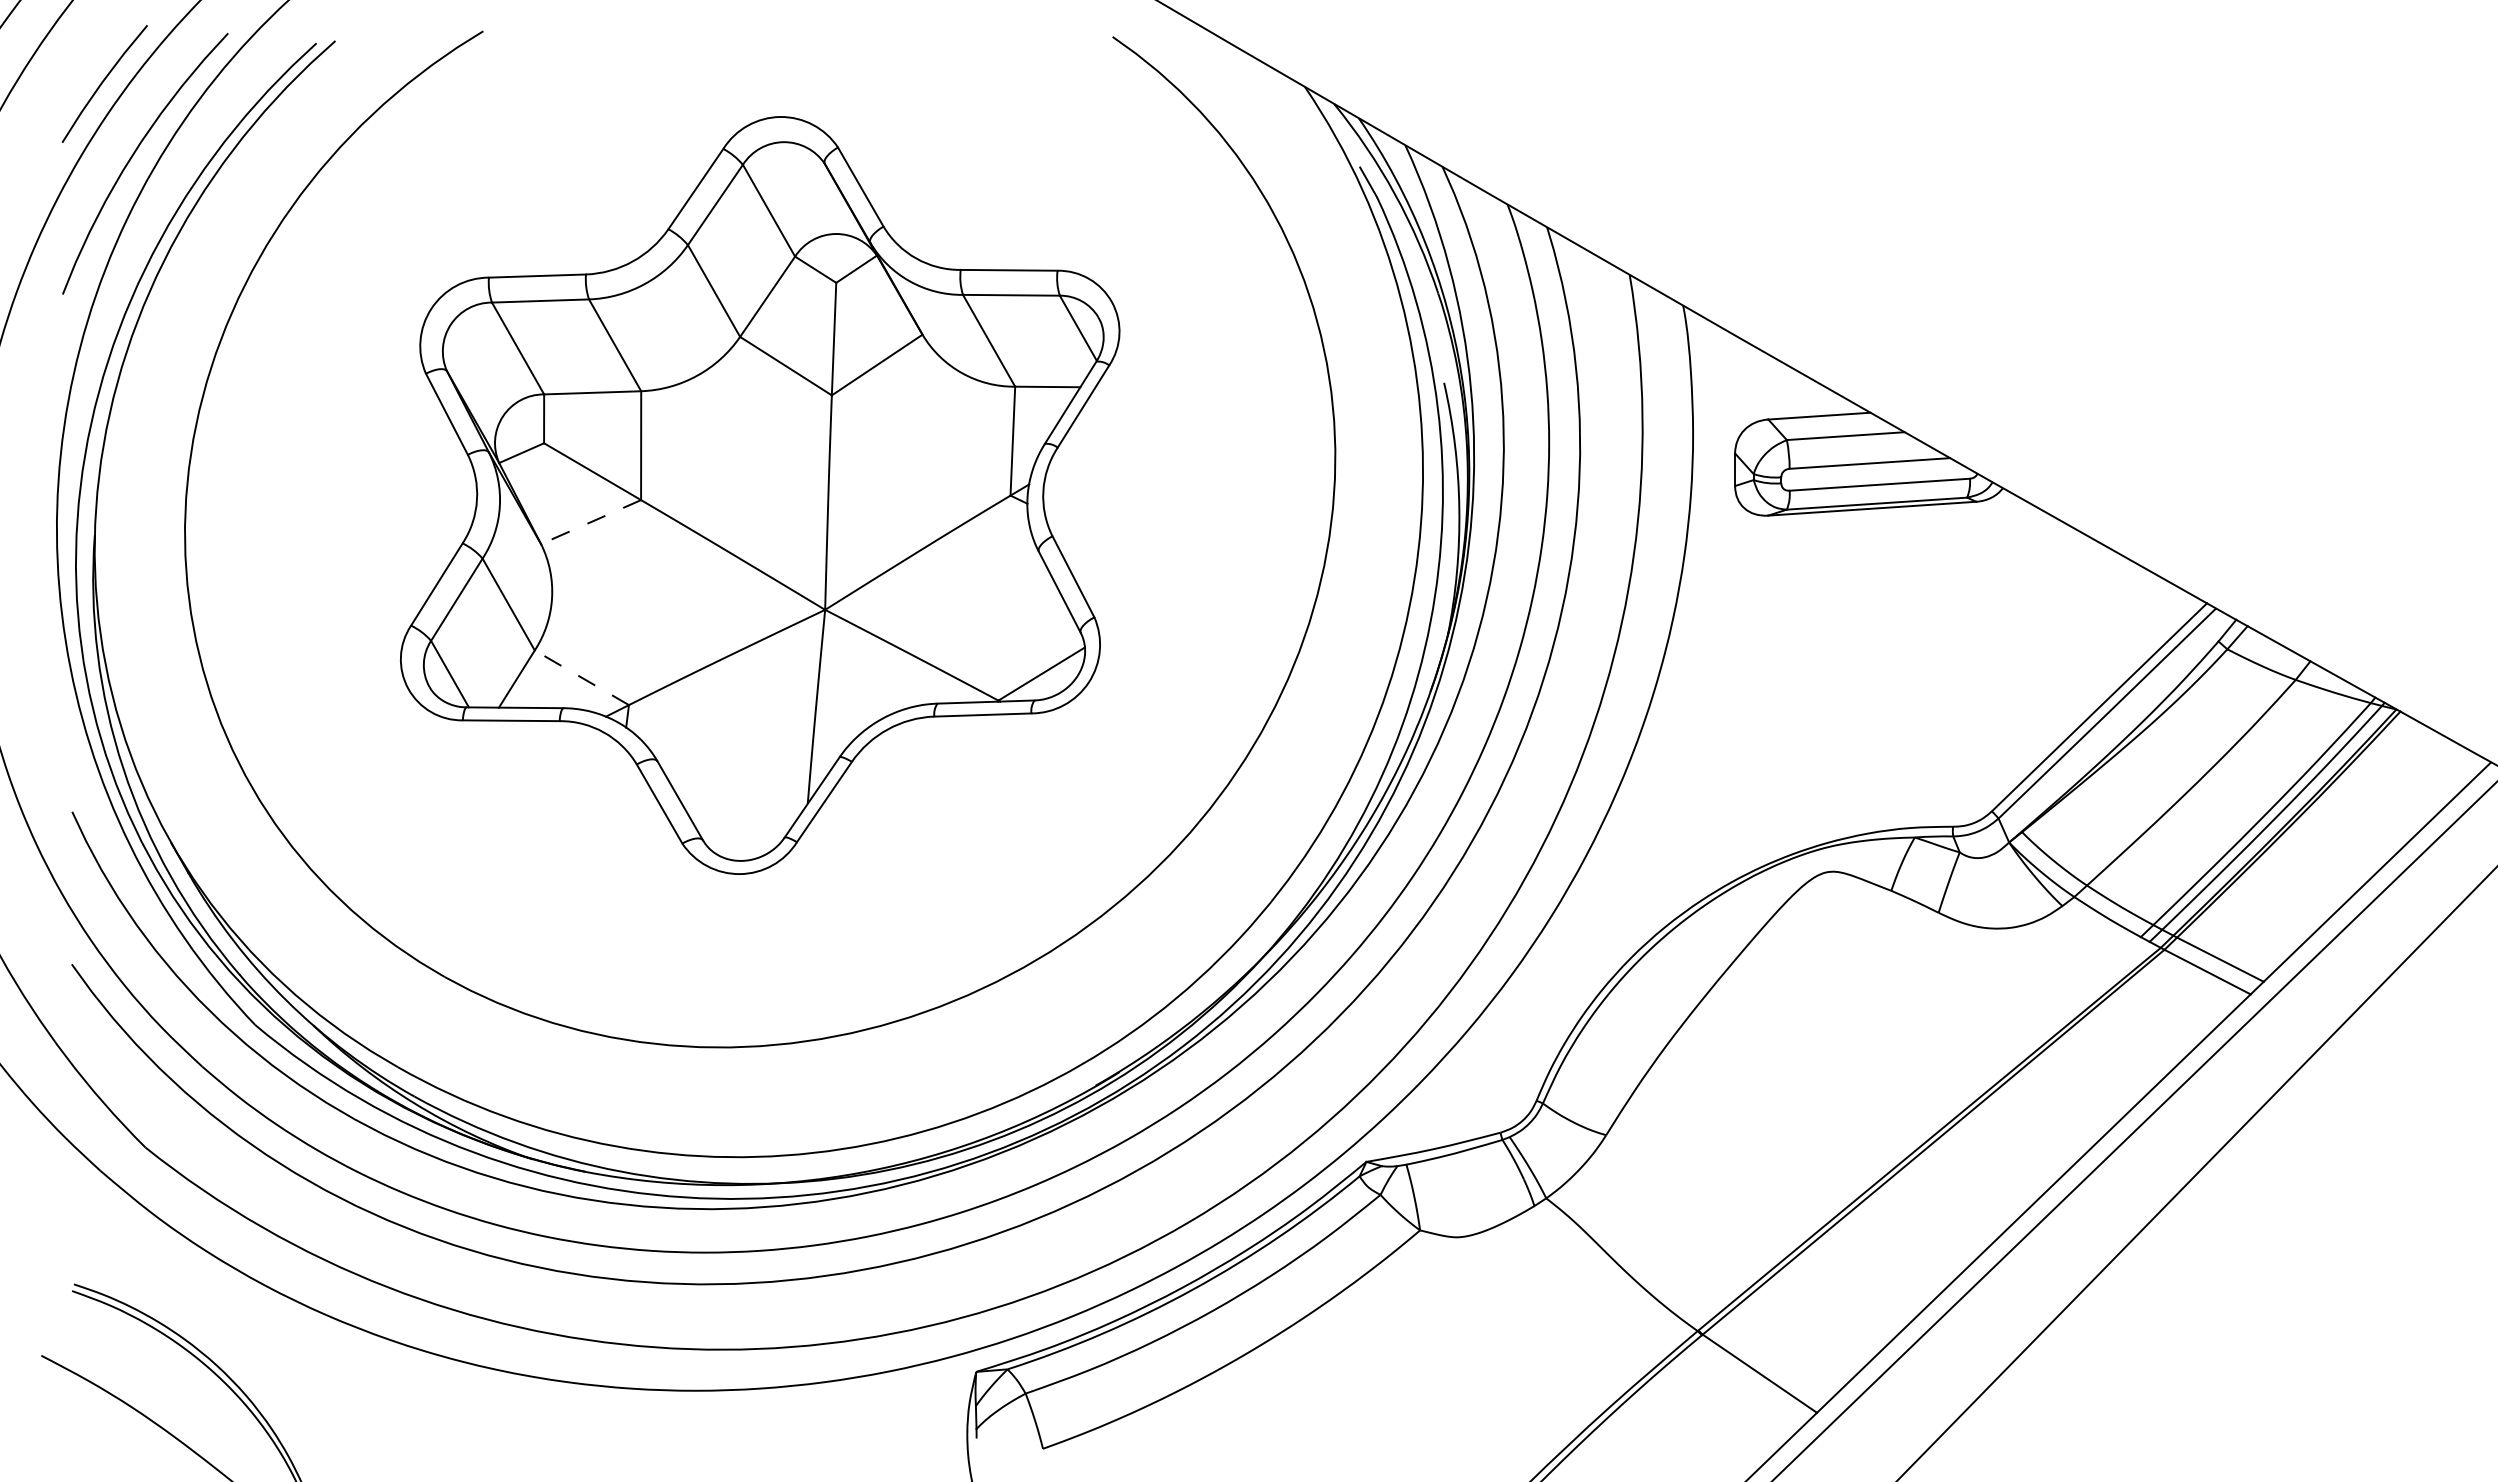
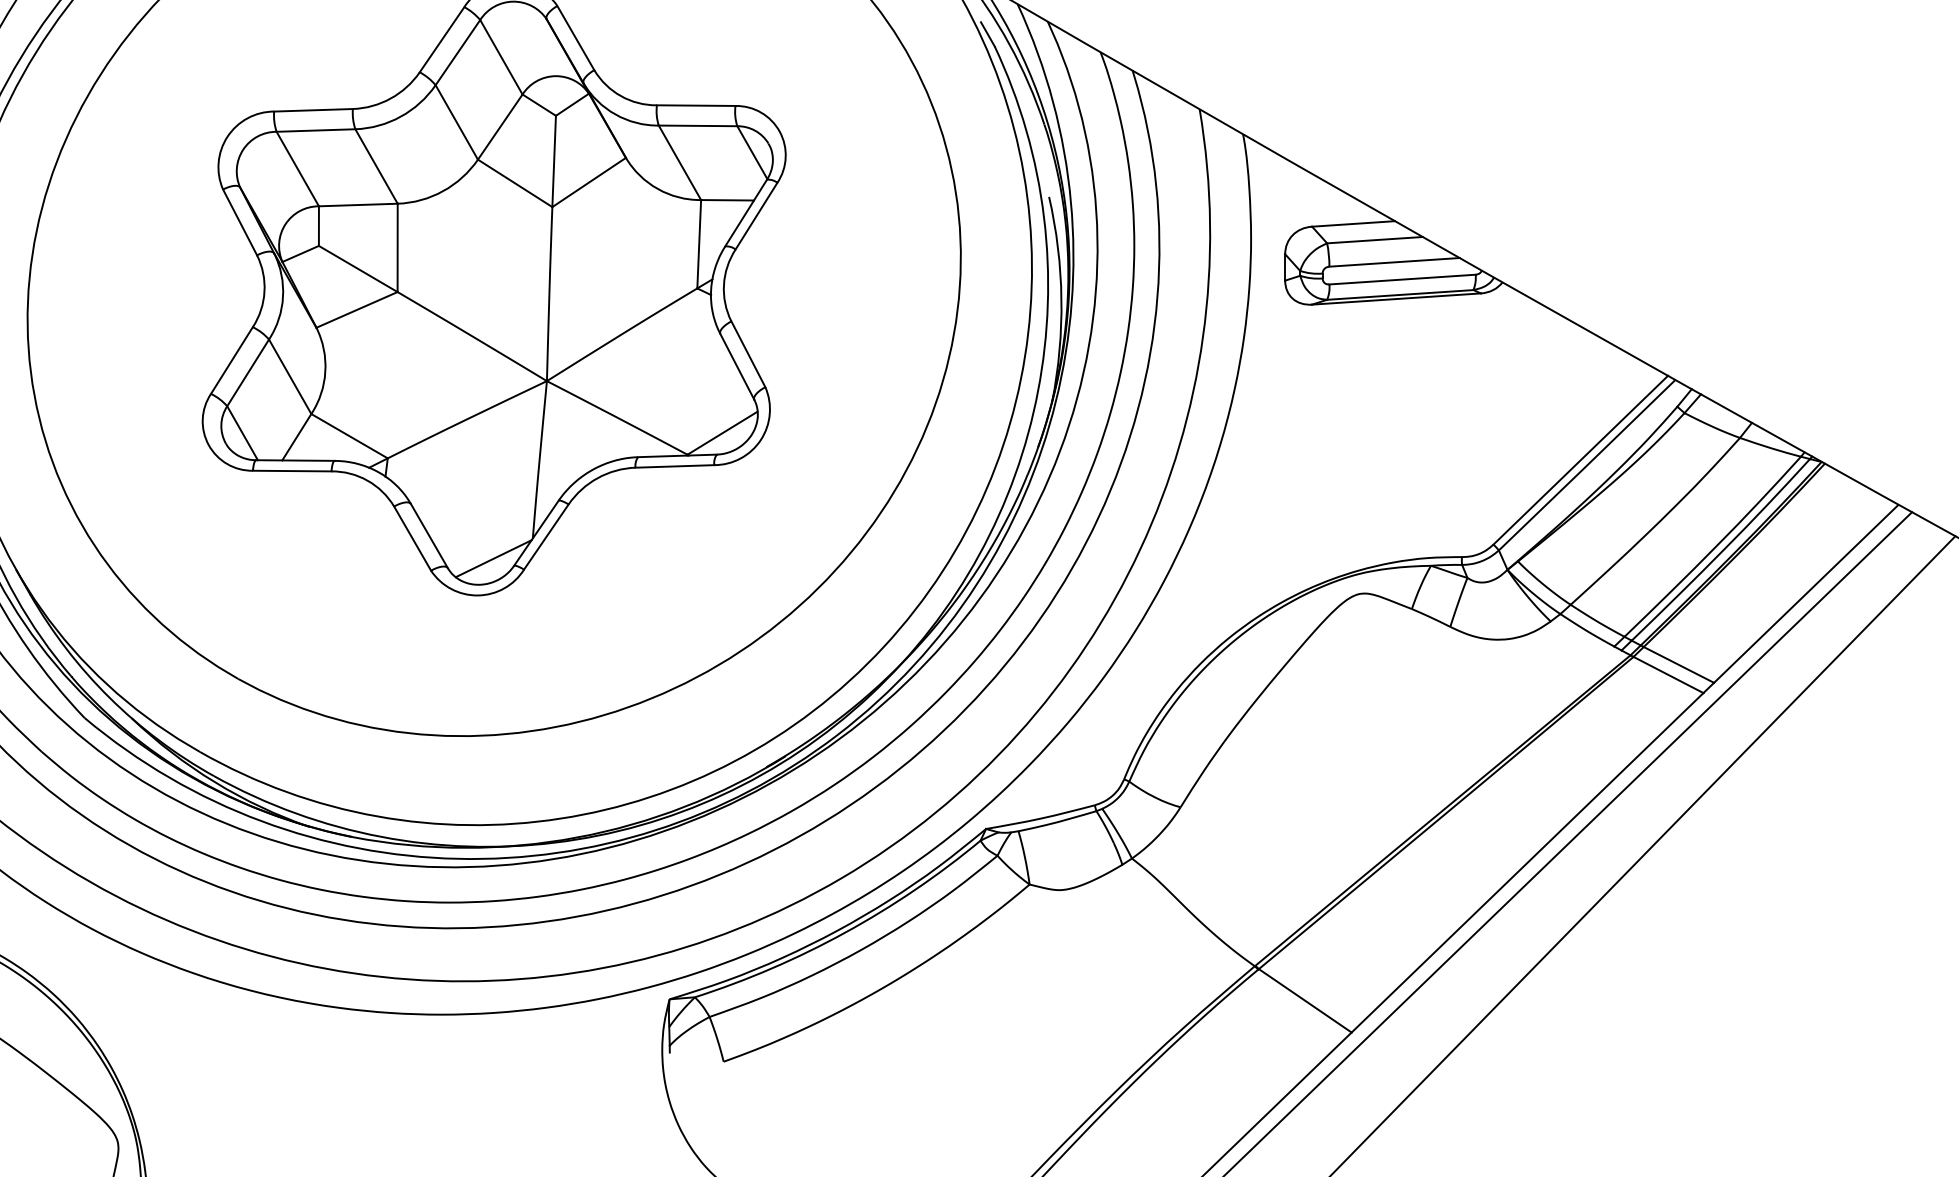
line: (591, 522) -> (357, 310), dashed -> solid
line: (581, 677) -> (349, 435), dashed -> solid
line: (759, 828) -> (493, 558), added

